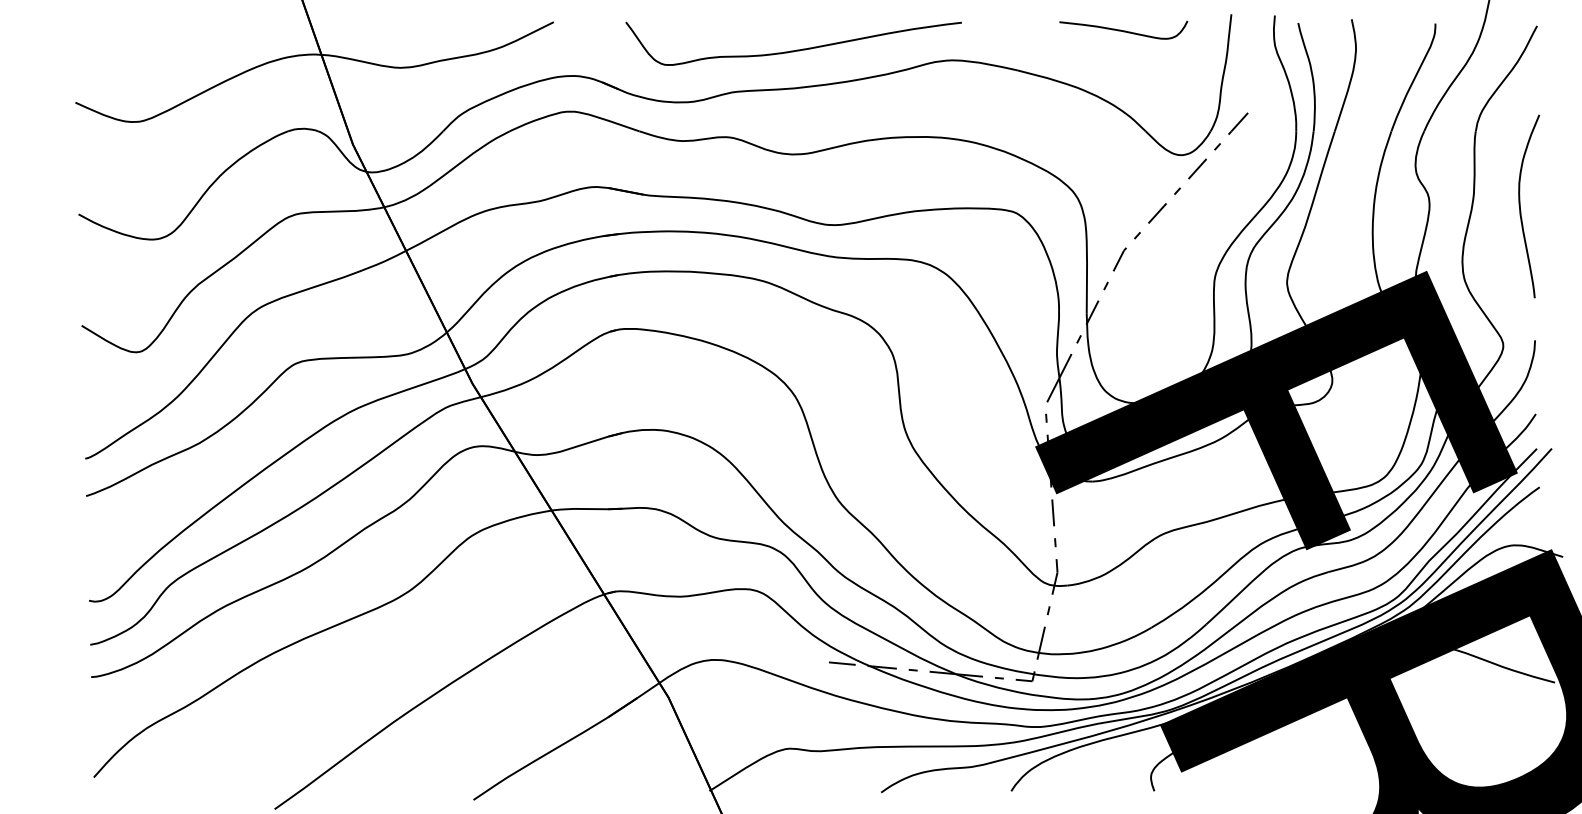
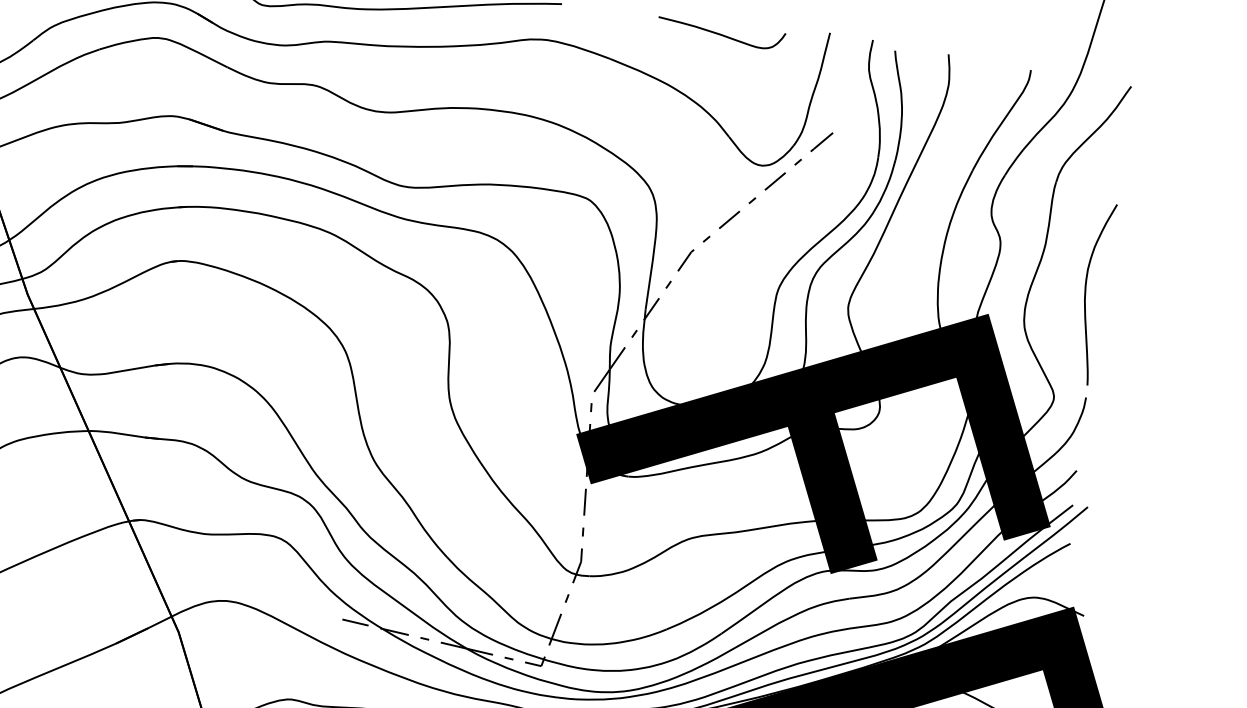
curve: (1521, 210) -> (1086, 296), moved

